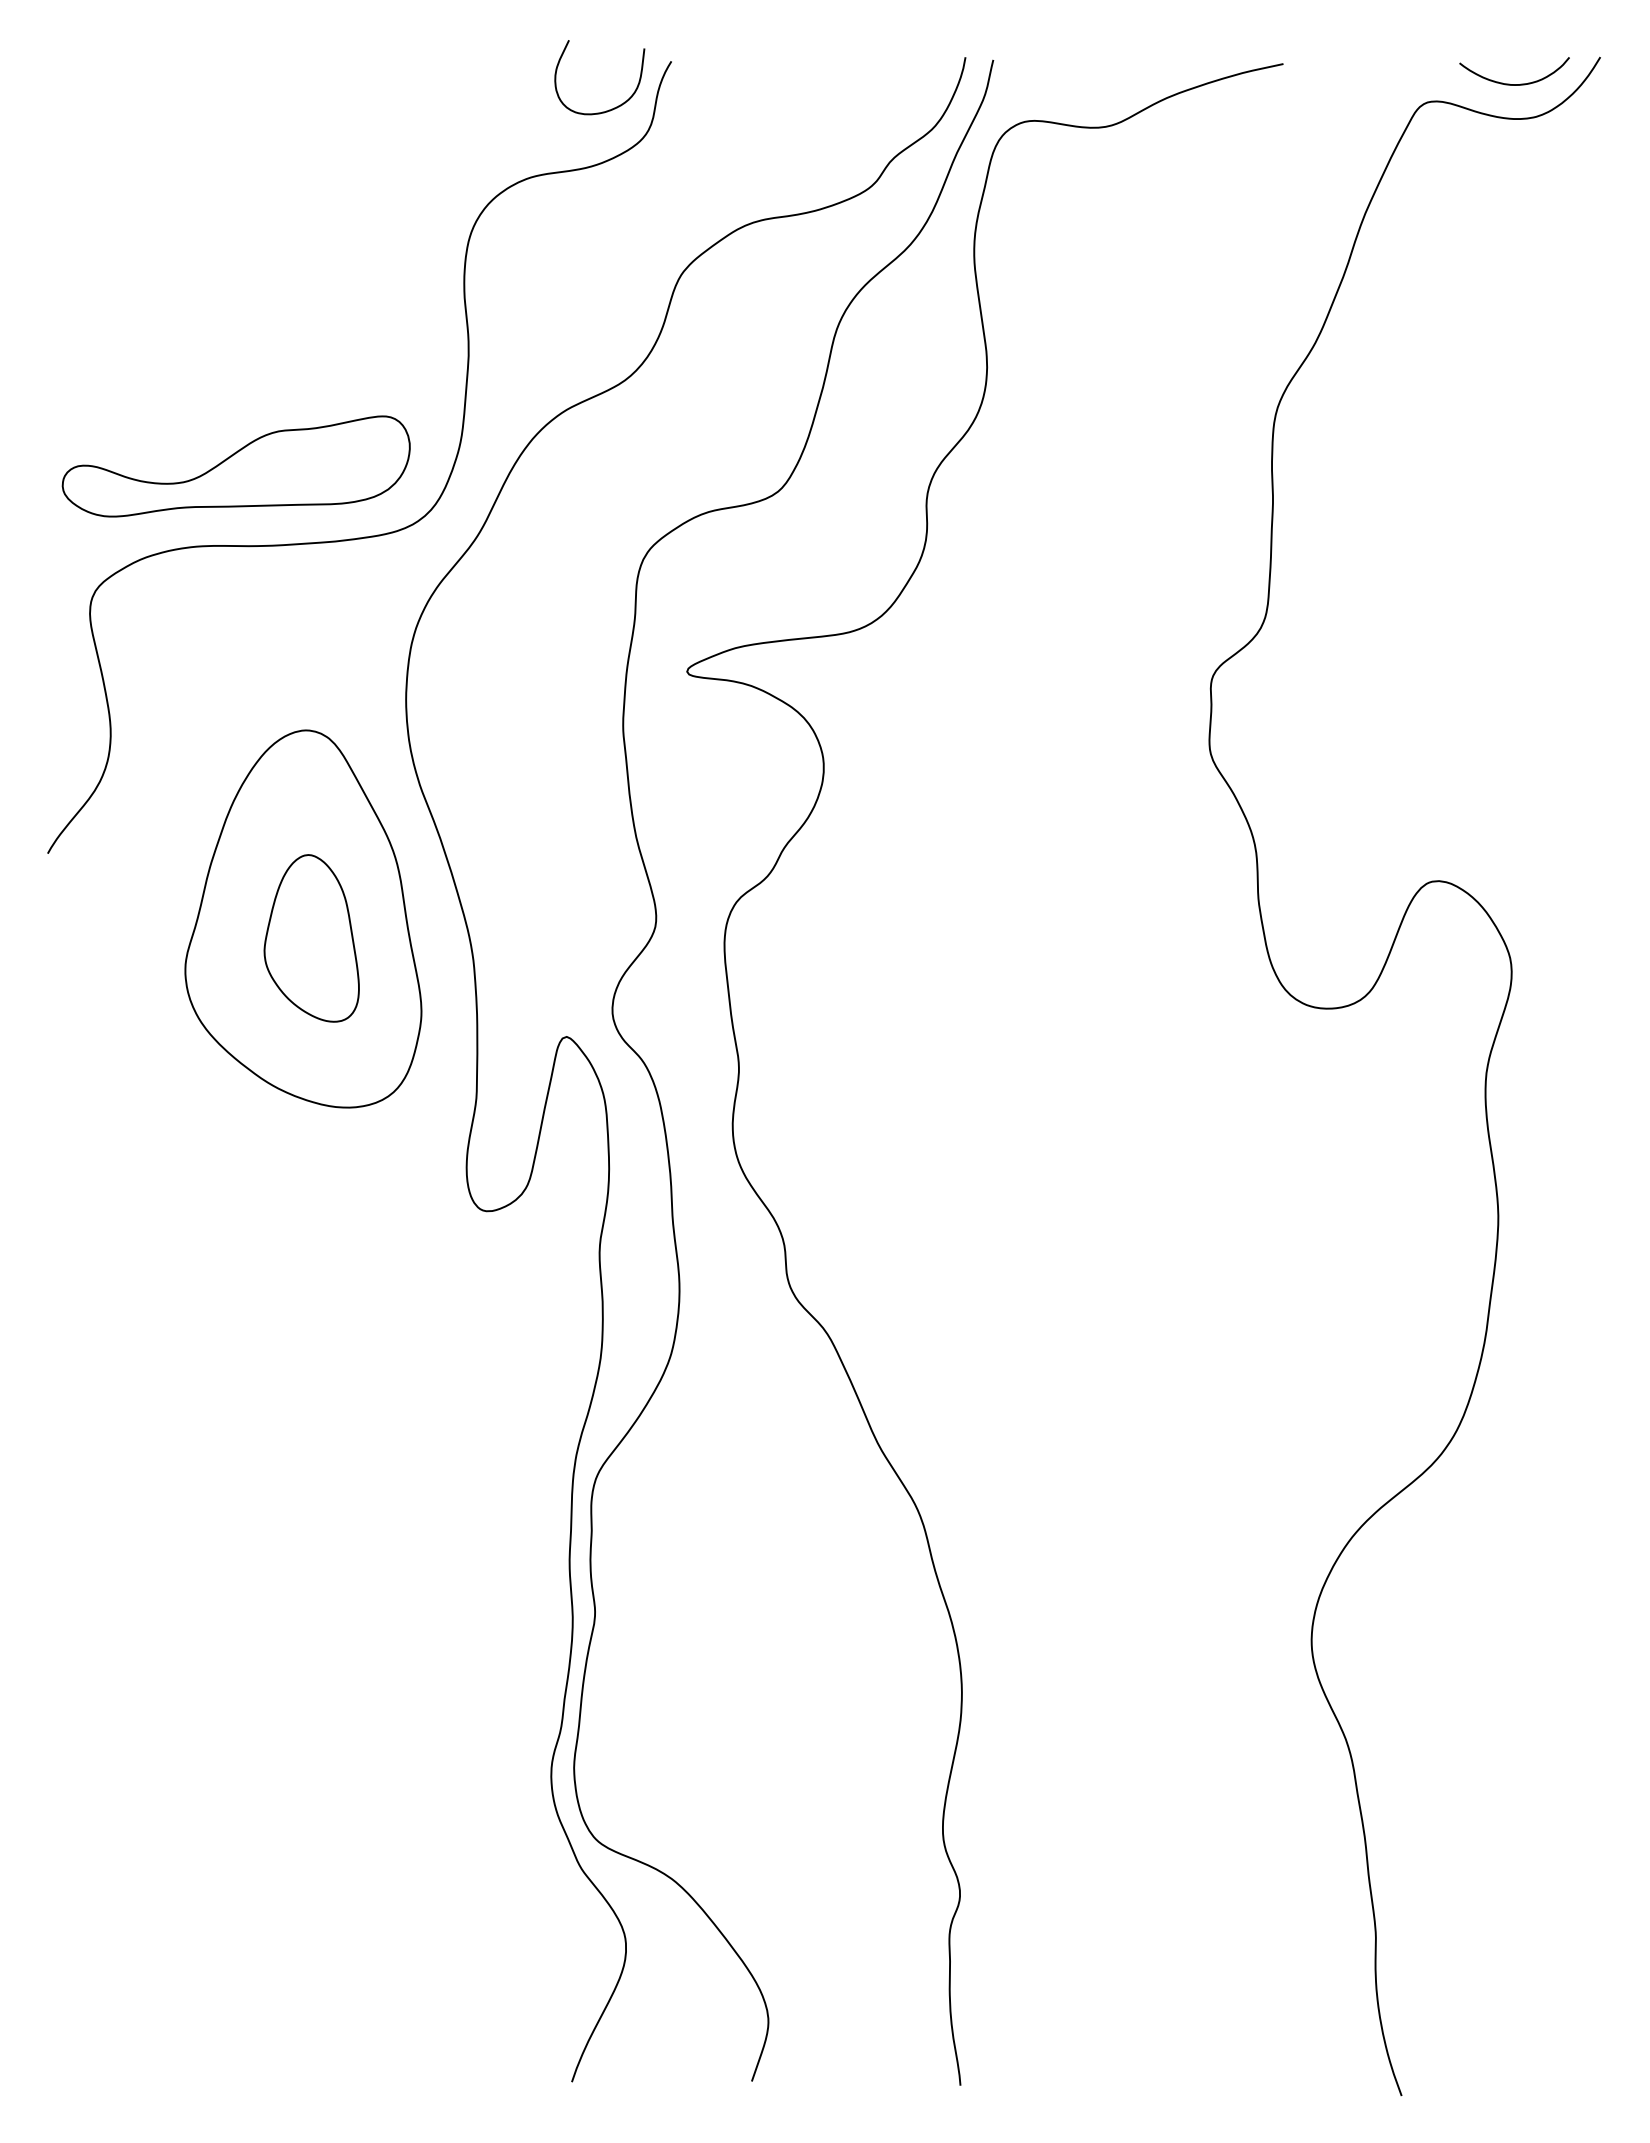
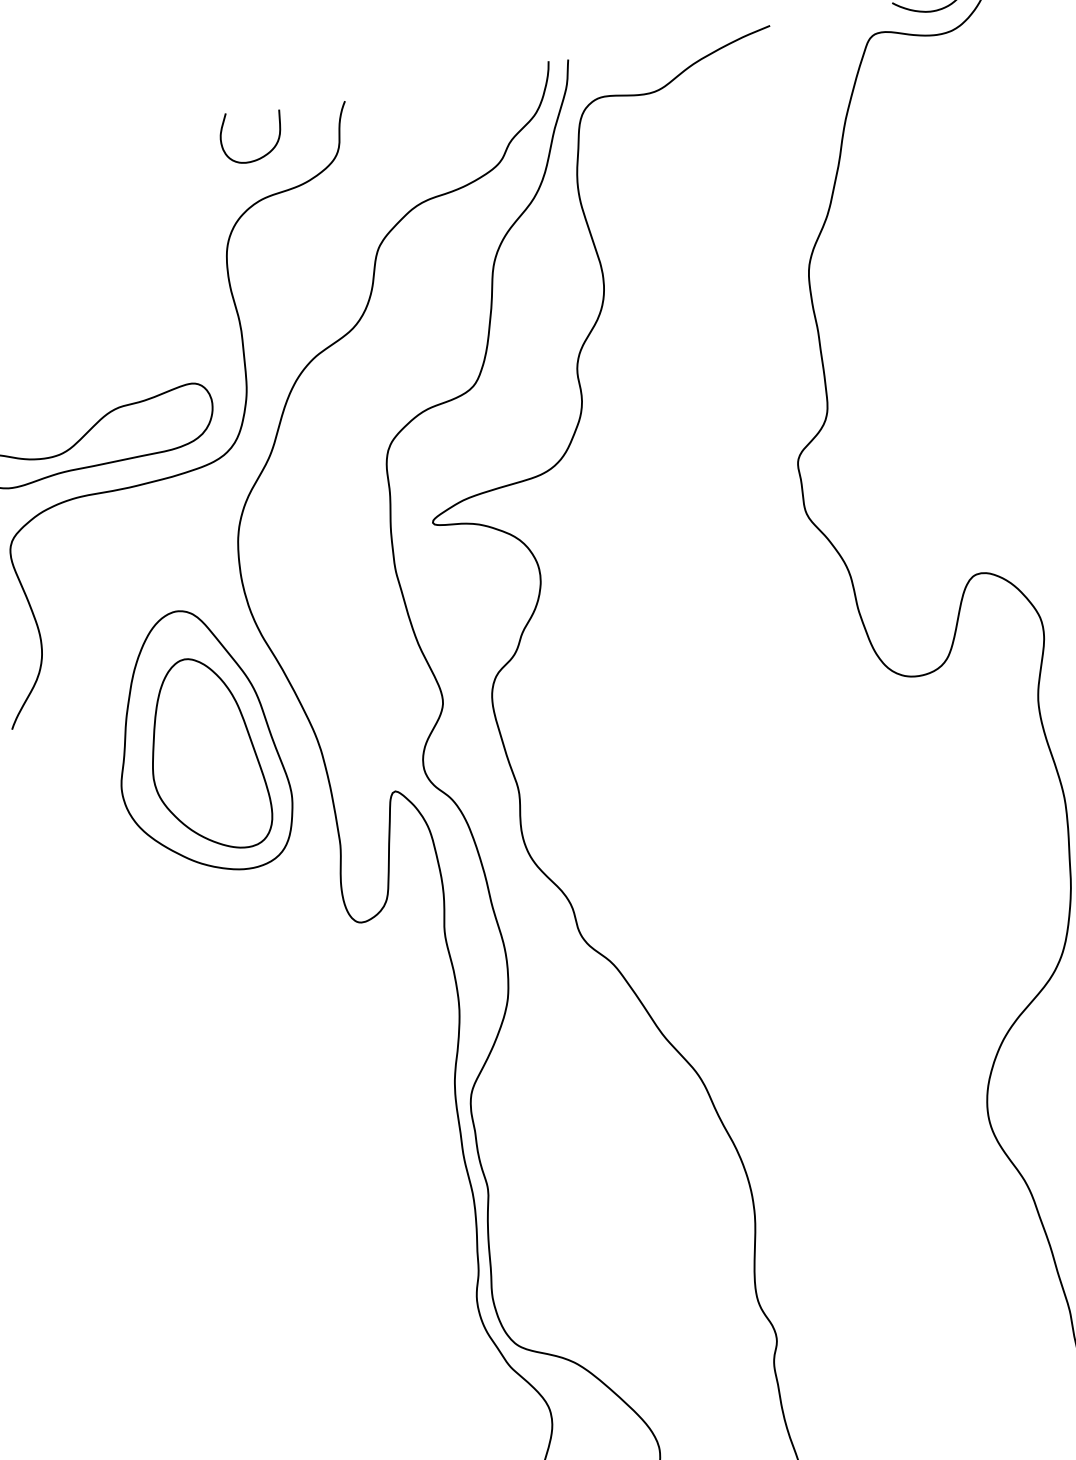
curve: (611, 108) -> (263, 155), moved
part: (311, 938) -> (205, 755), size x1.67

